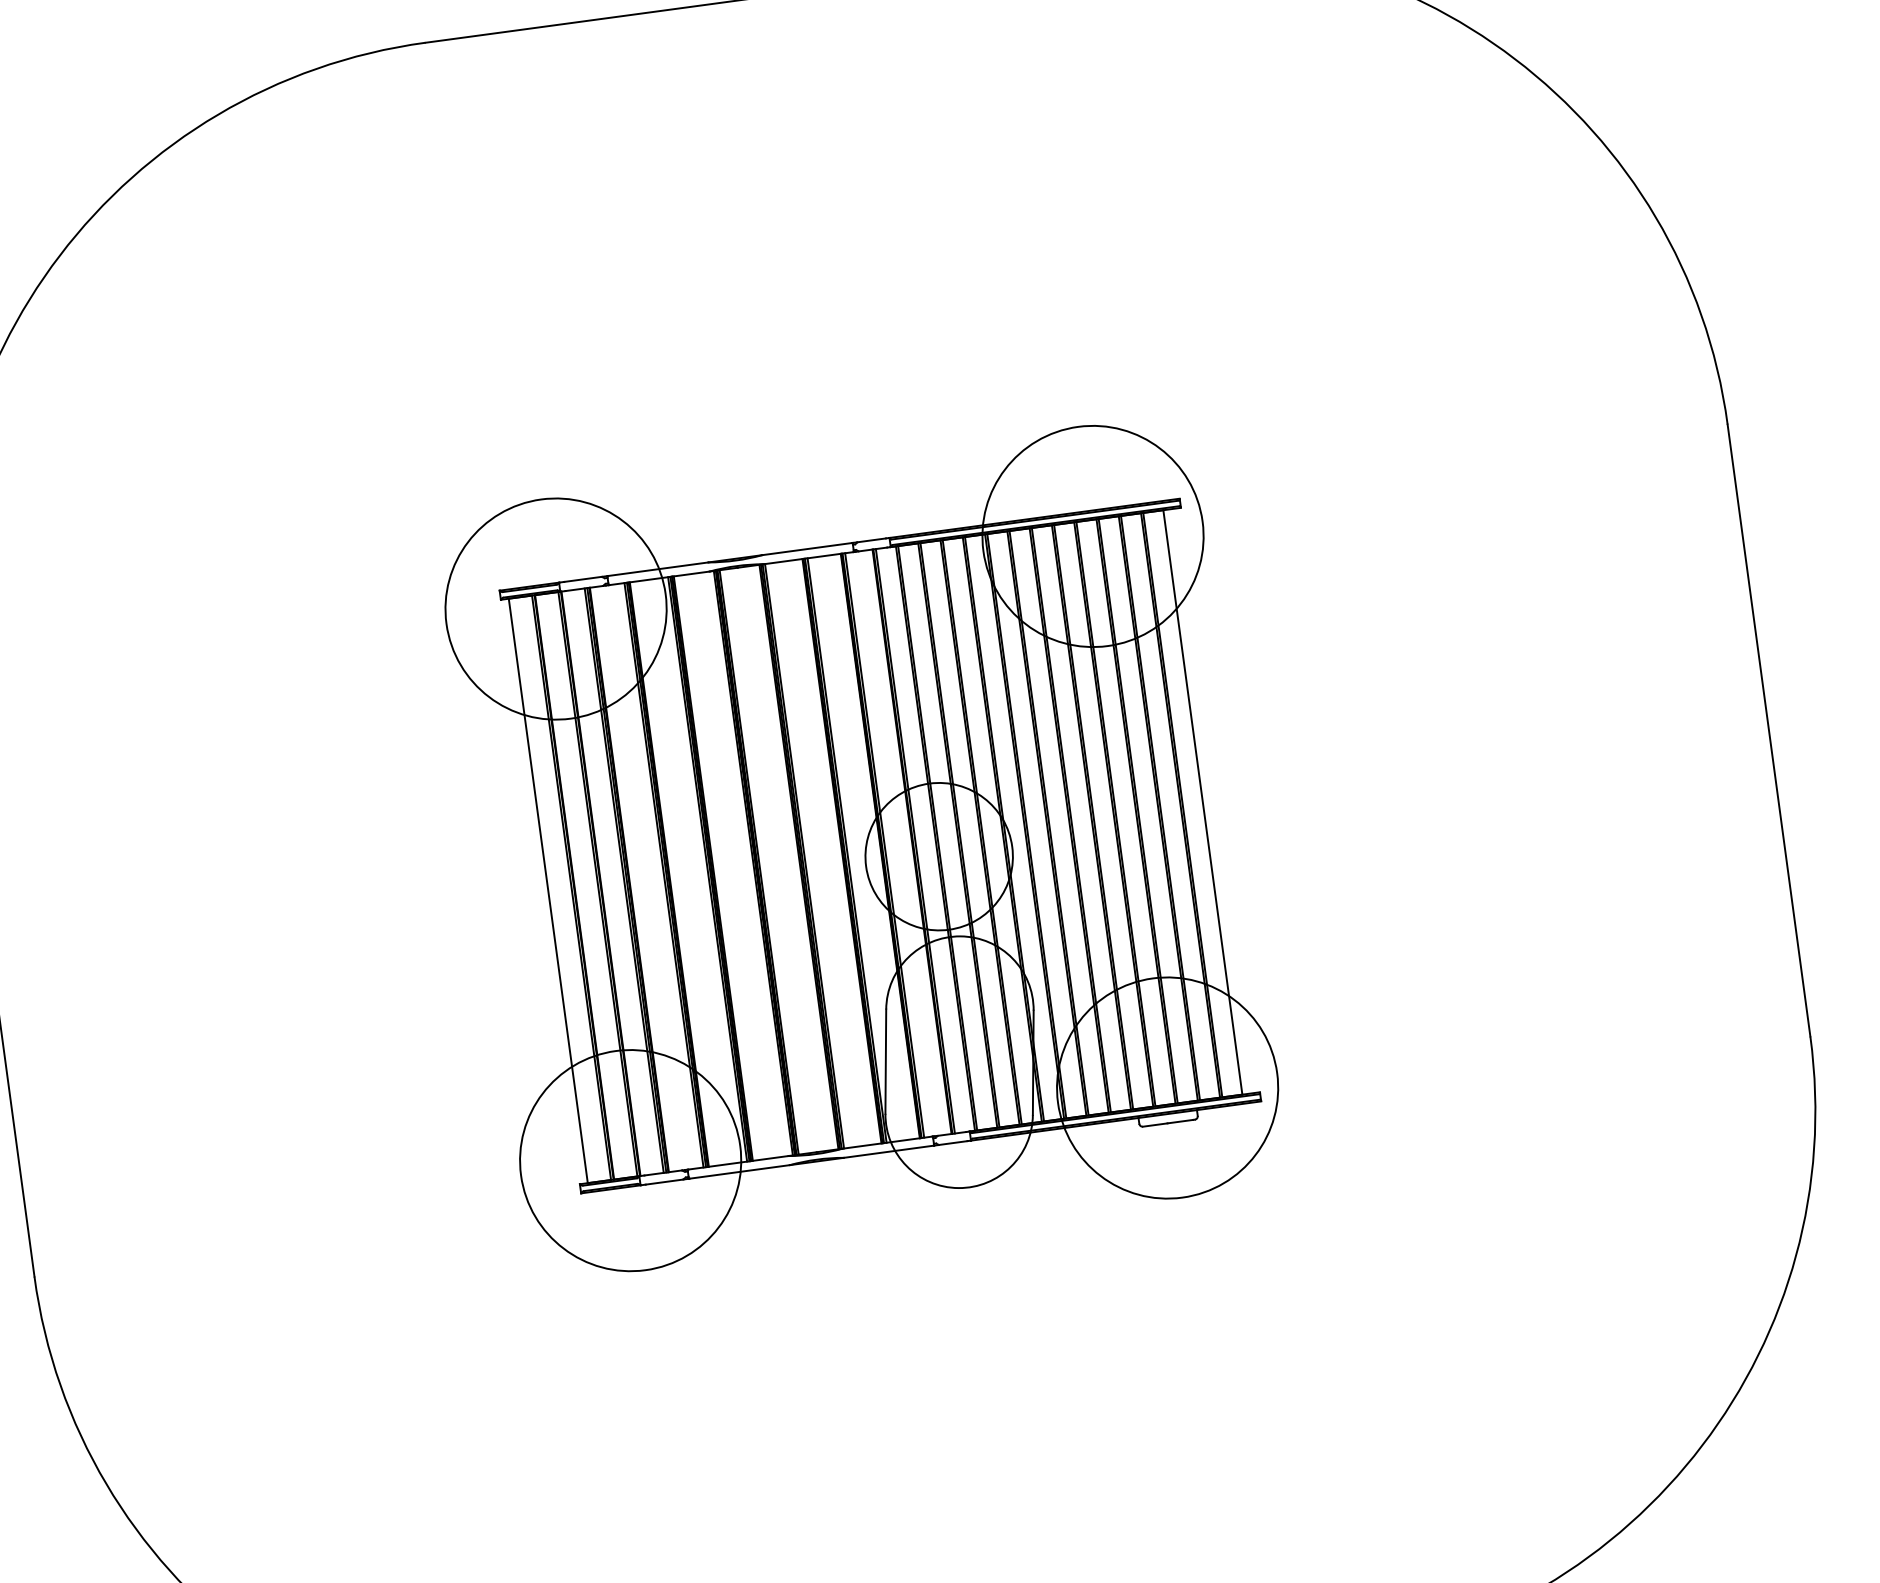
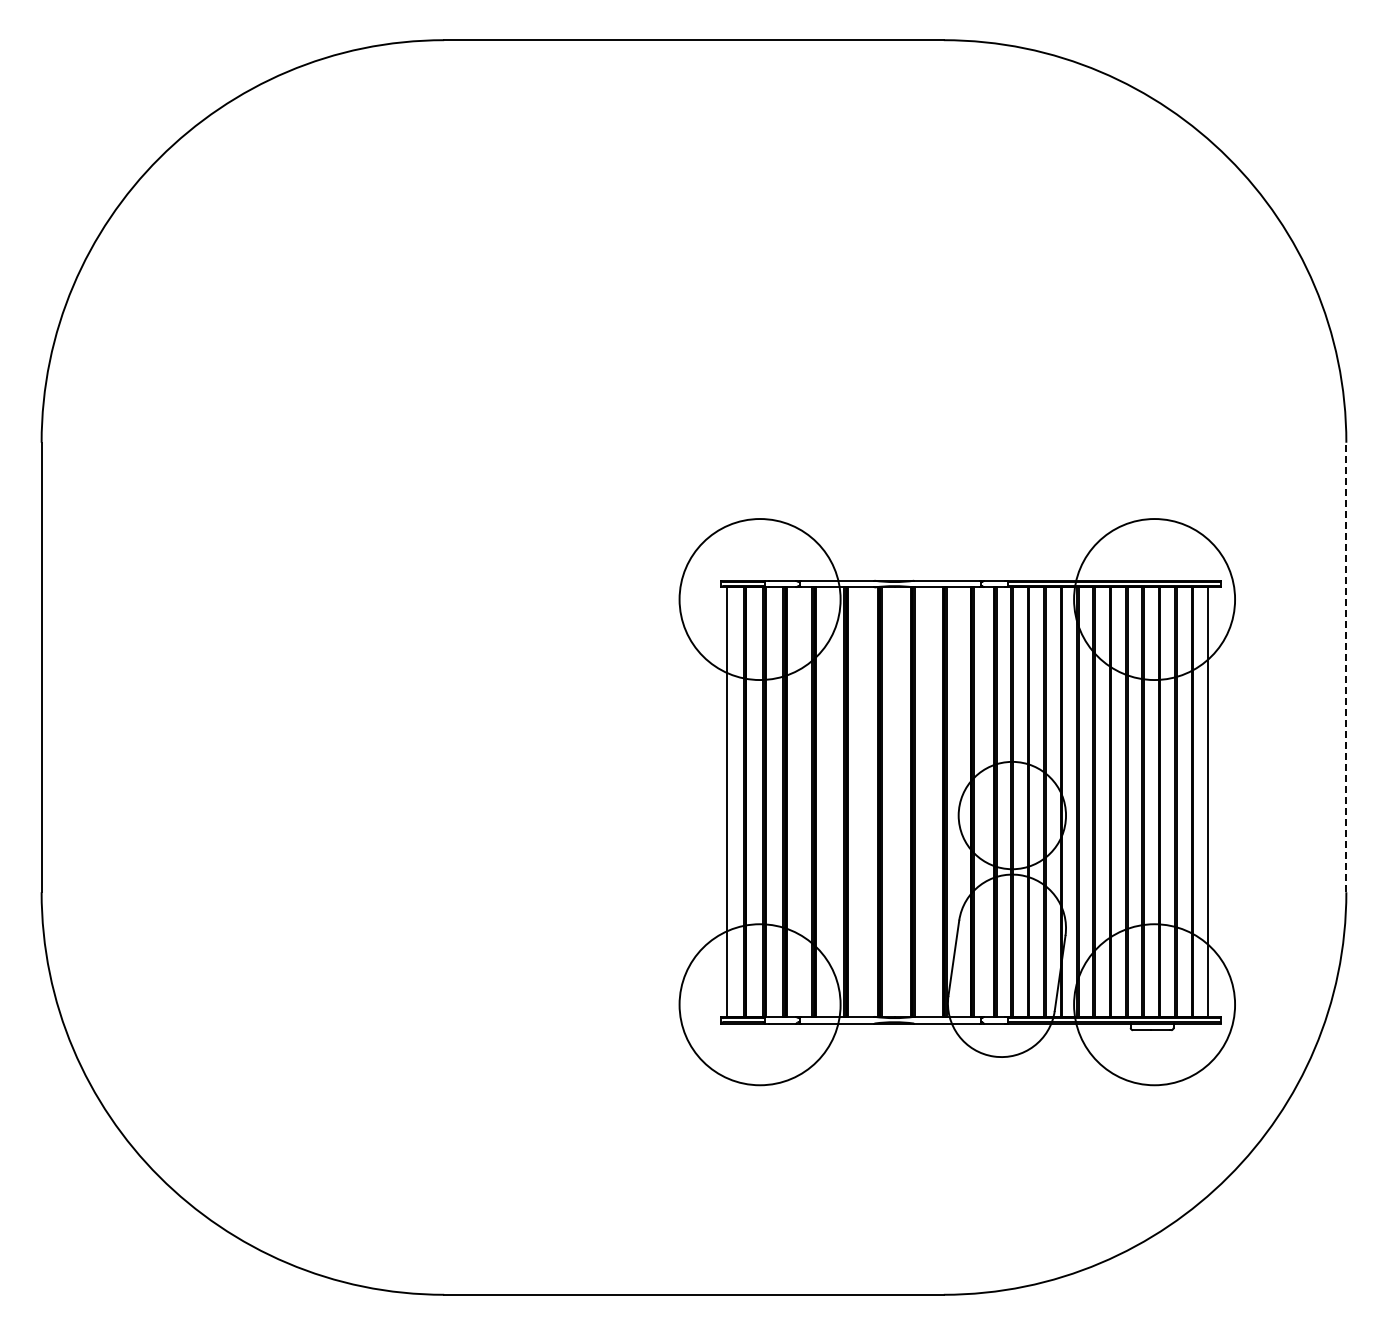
line: (1769, 730) -> (1346, 667), solid -> dashed
part: (860, 849) -> (956, 802), moved

